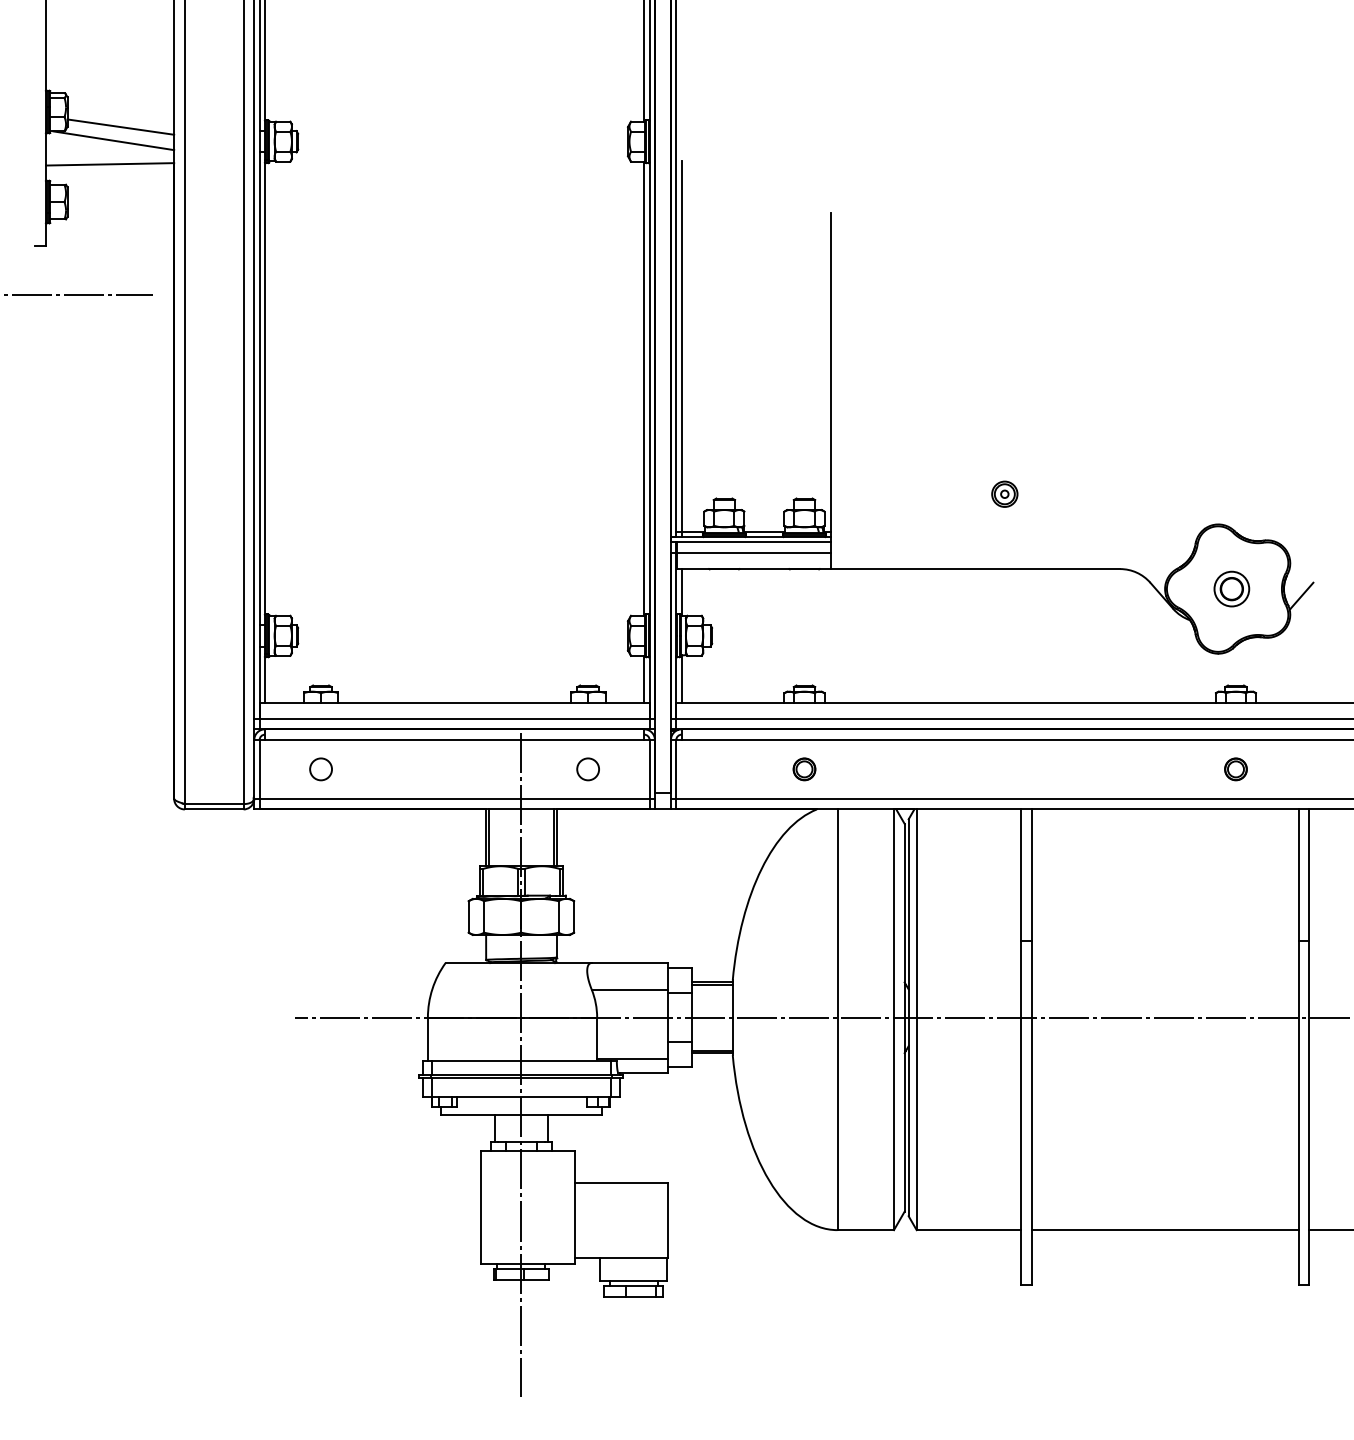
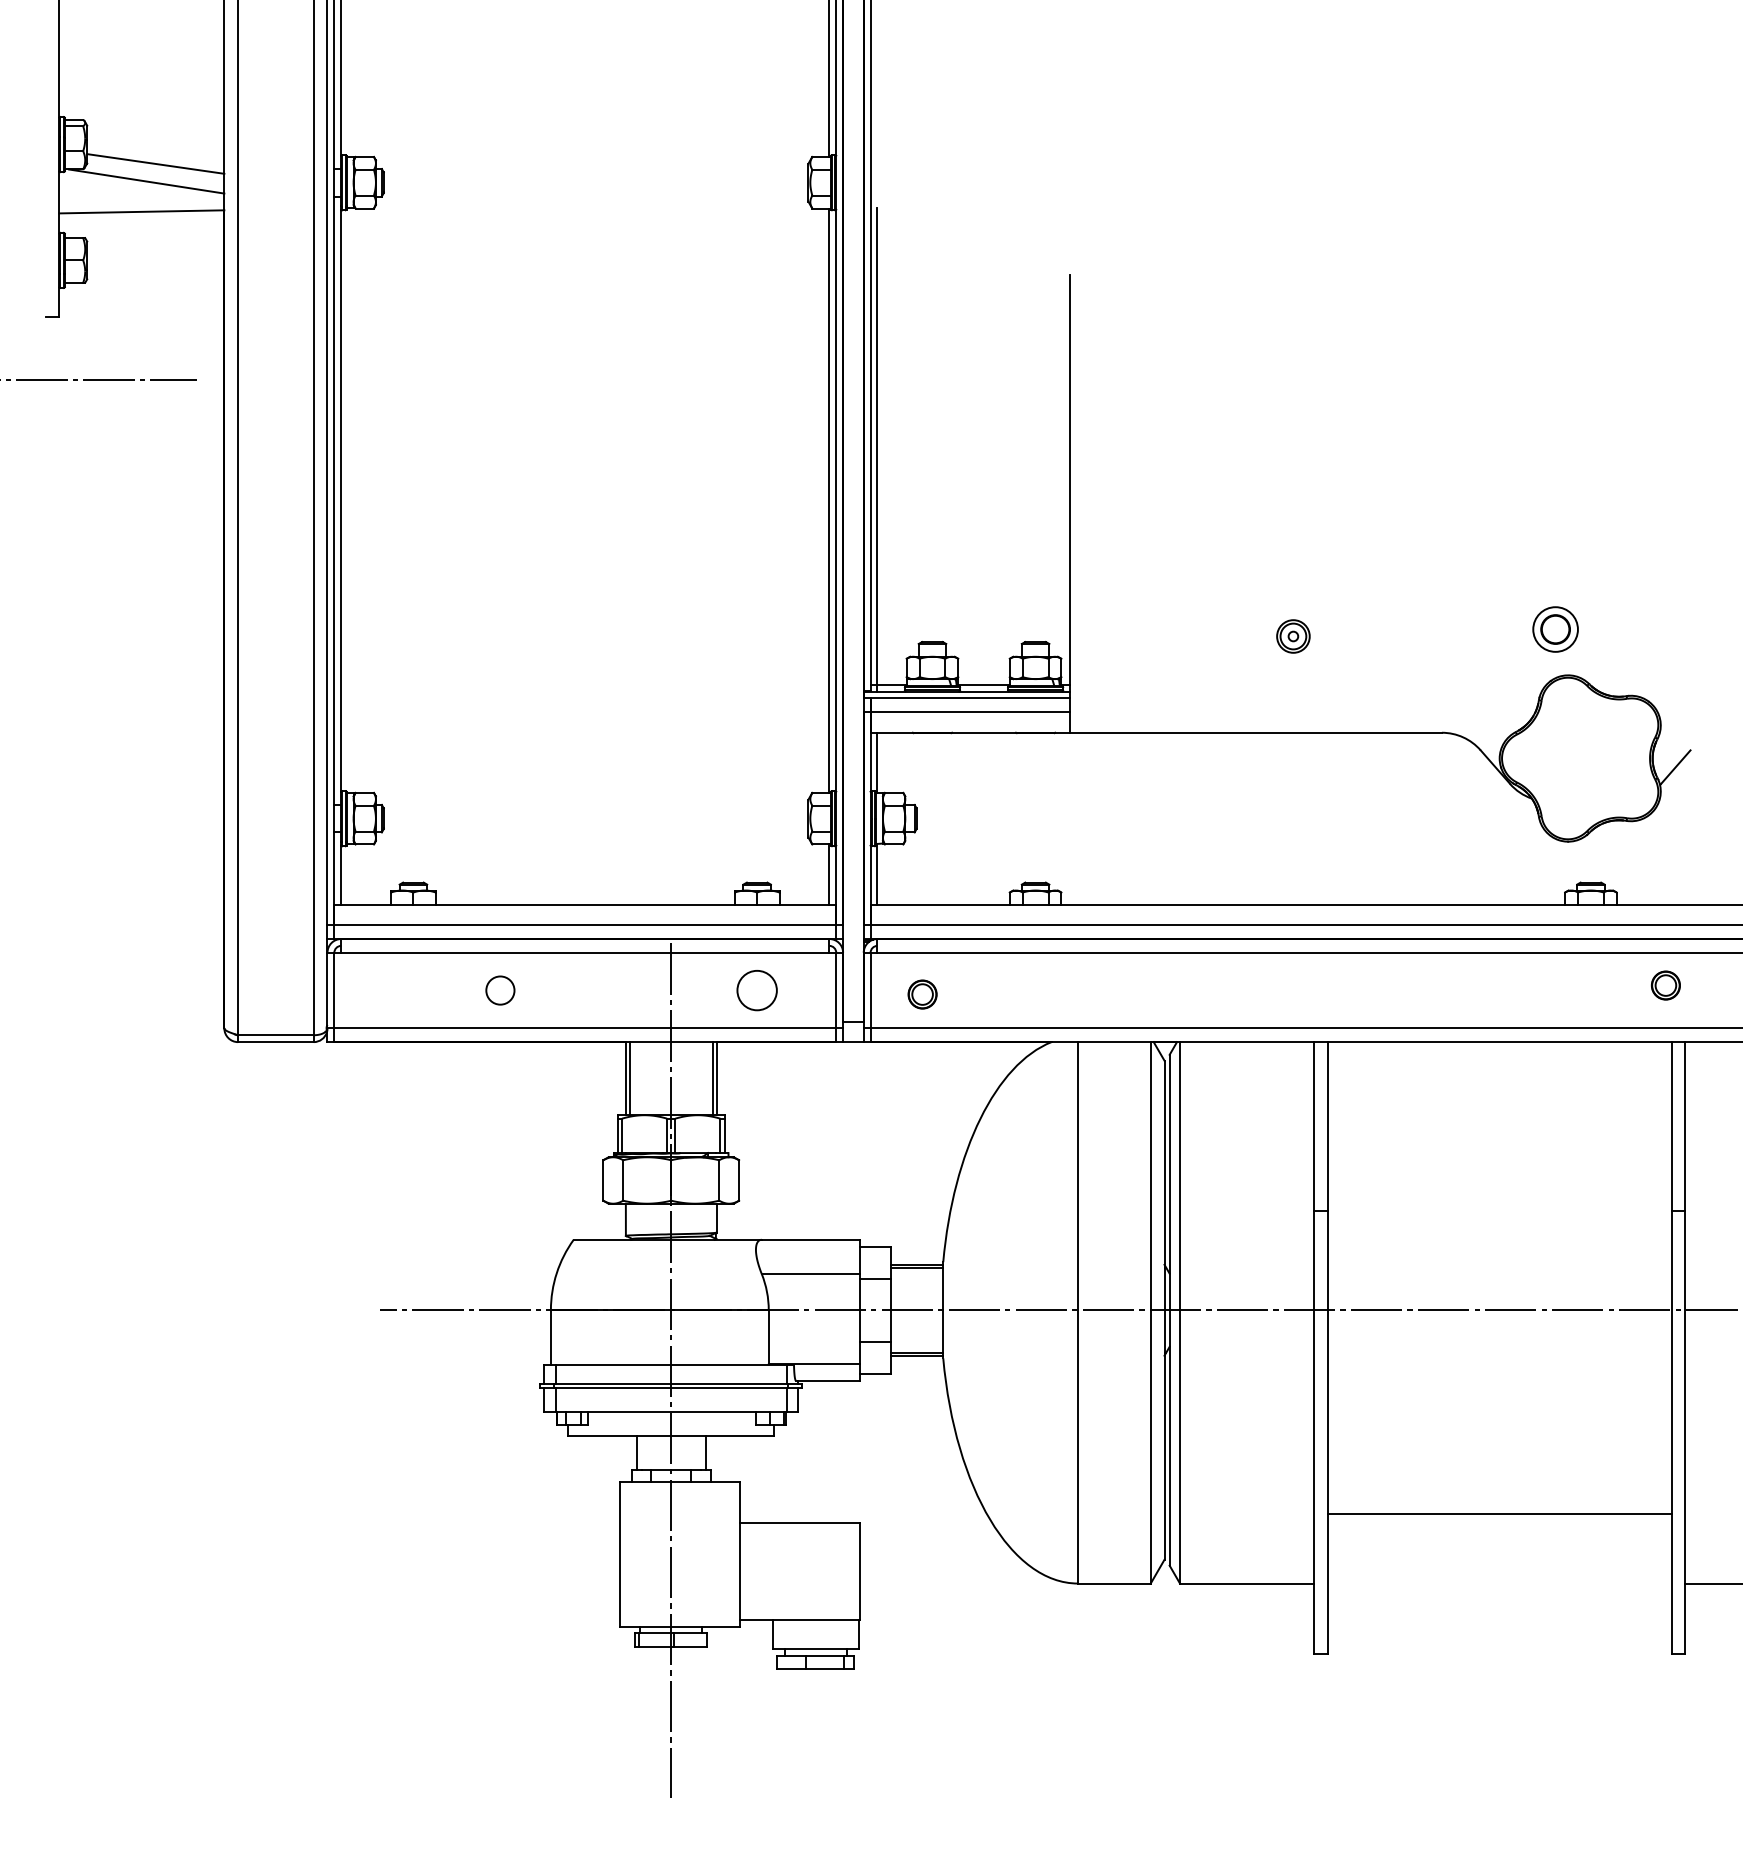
part: (1231, 589) -> (1555, 629), moved
circle: (321, 769) -> (500, 990), moved
circle: (588, 769) -> (757, 990), size x1.4
part: (804, 769) -> (922, 994), moved
part: (1235, 769) -> (1665, 985), moved
line: (1164, 1230) -> (1499, 1513), moved

